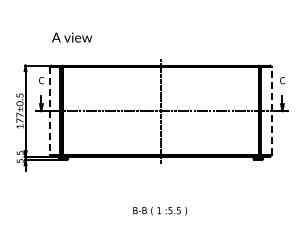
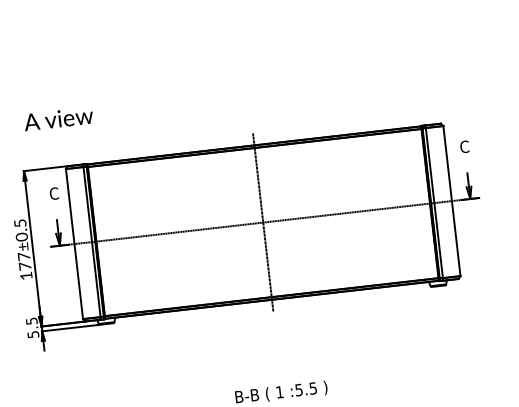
text: (72, 37) -> (59, 118), moved
line: (271, 110) -> (451, 199), dashed -> solid
line: (50, 111) -> (75, 244), dashed -> solid

